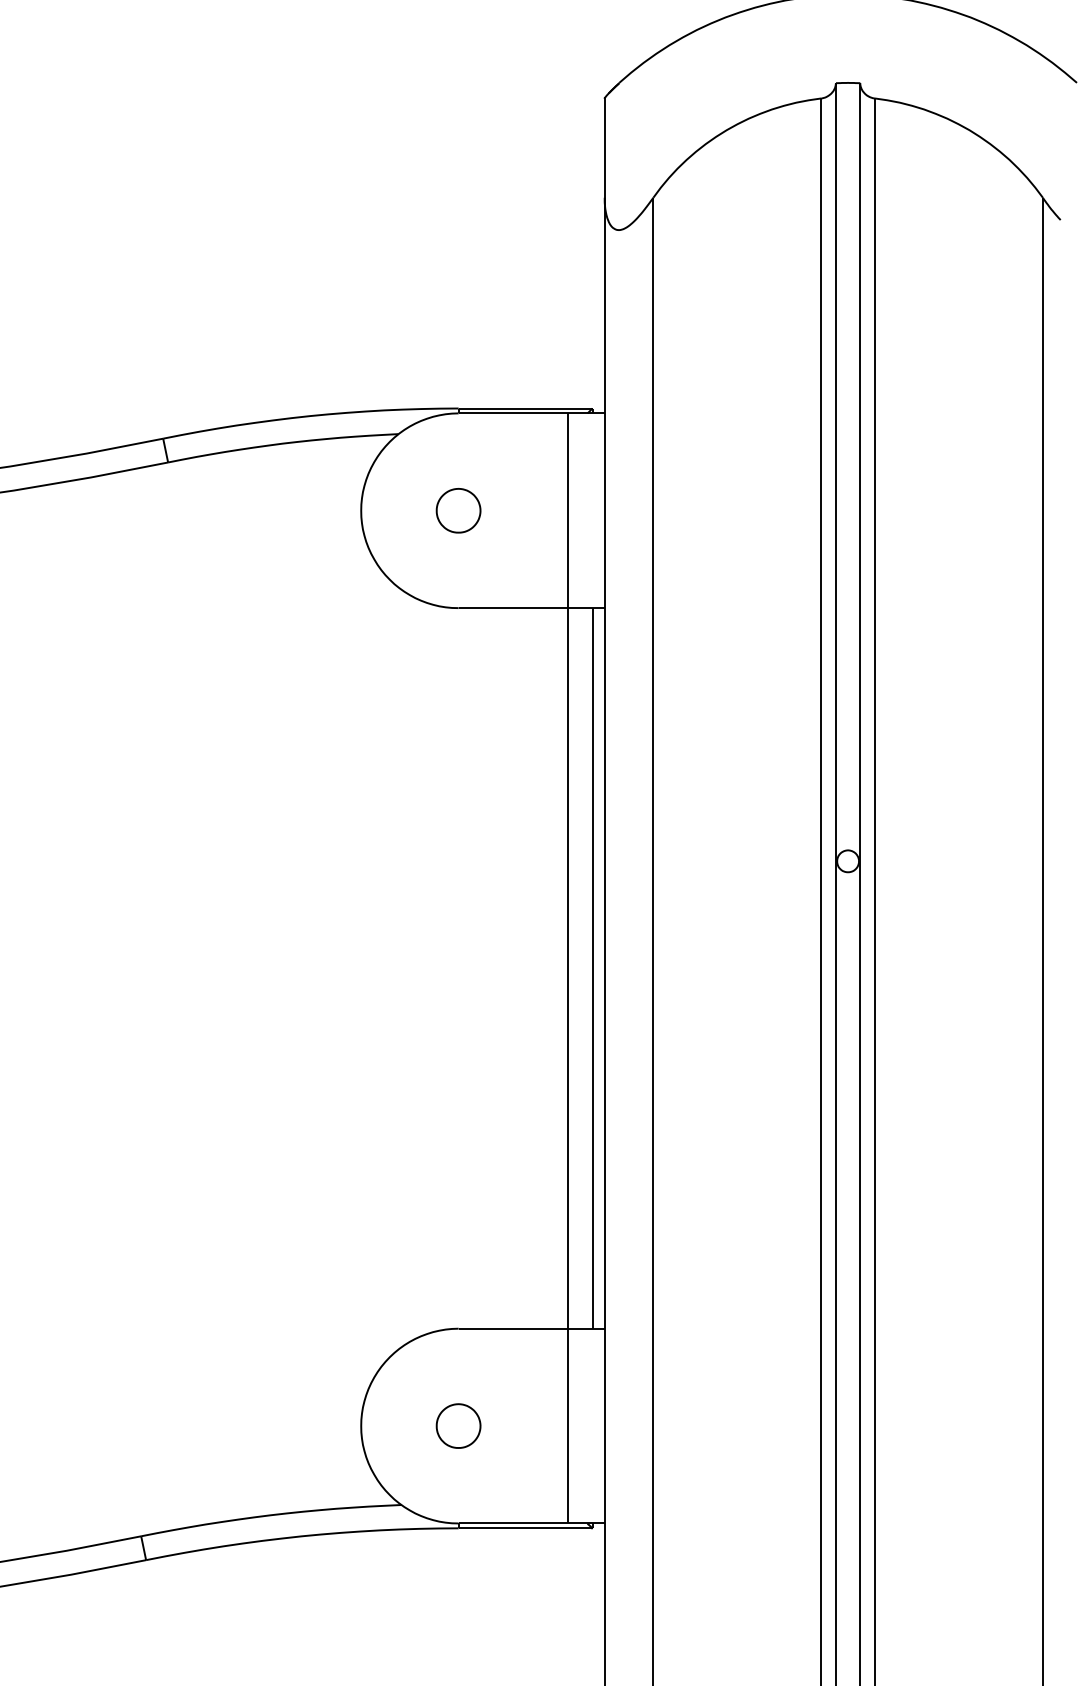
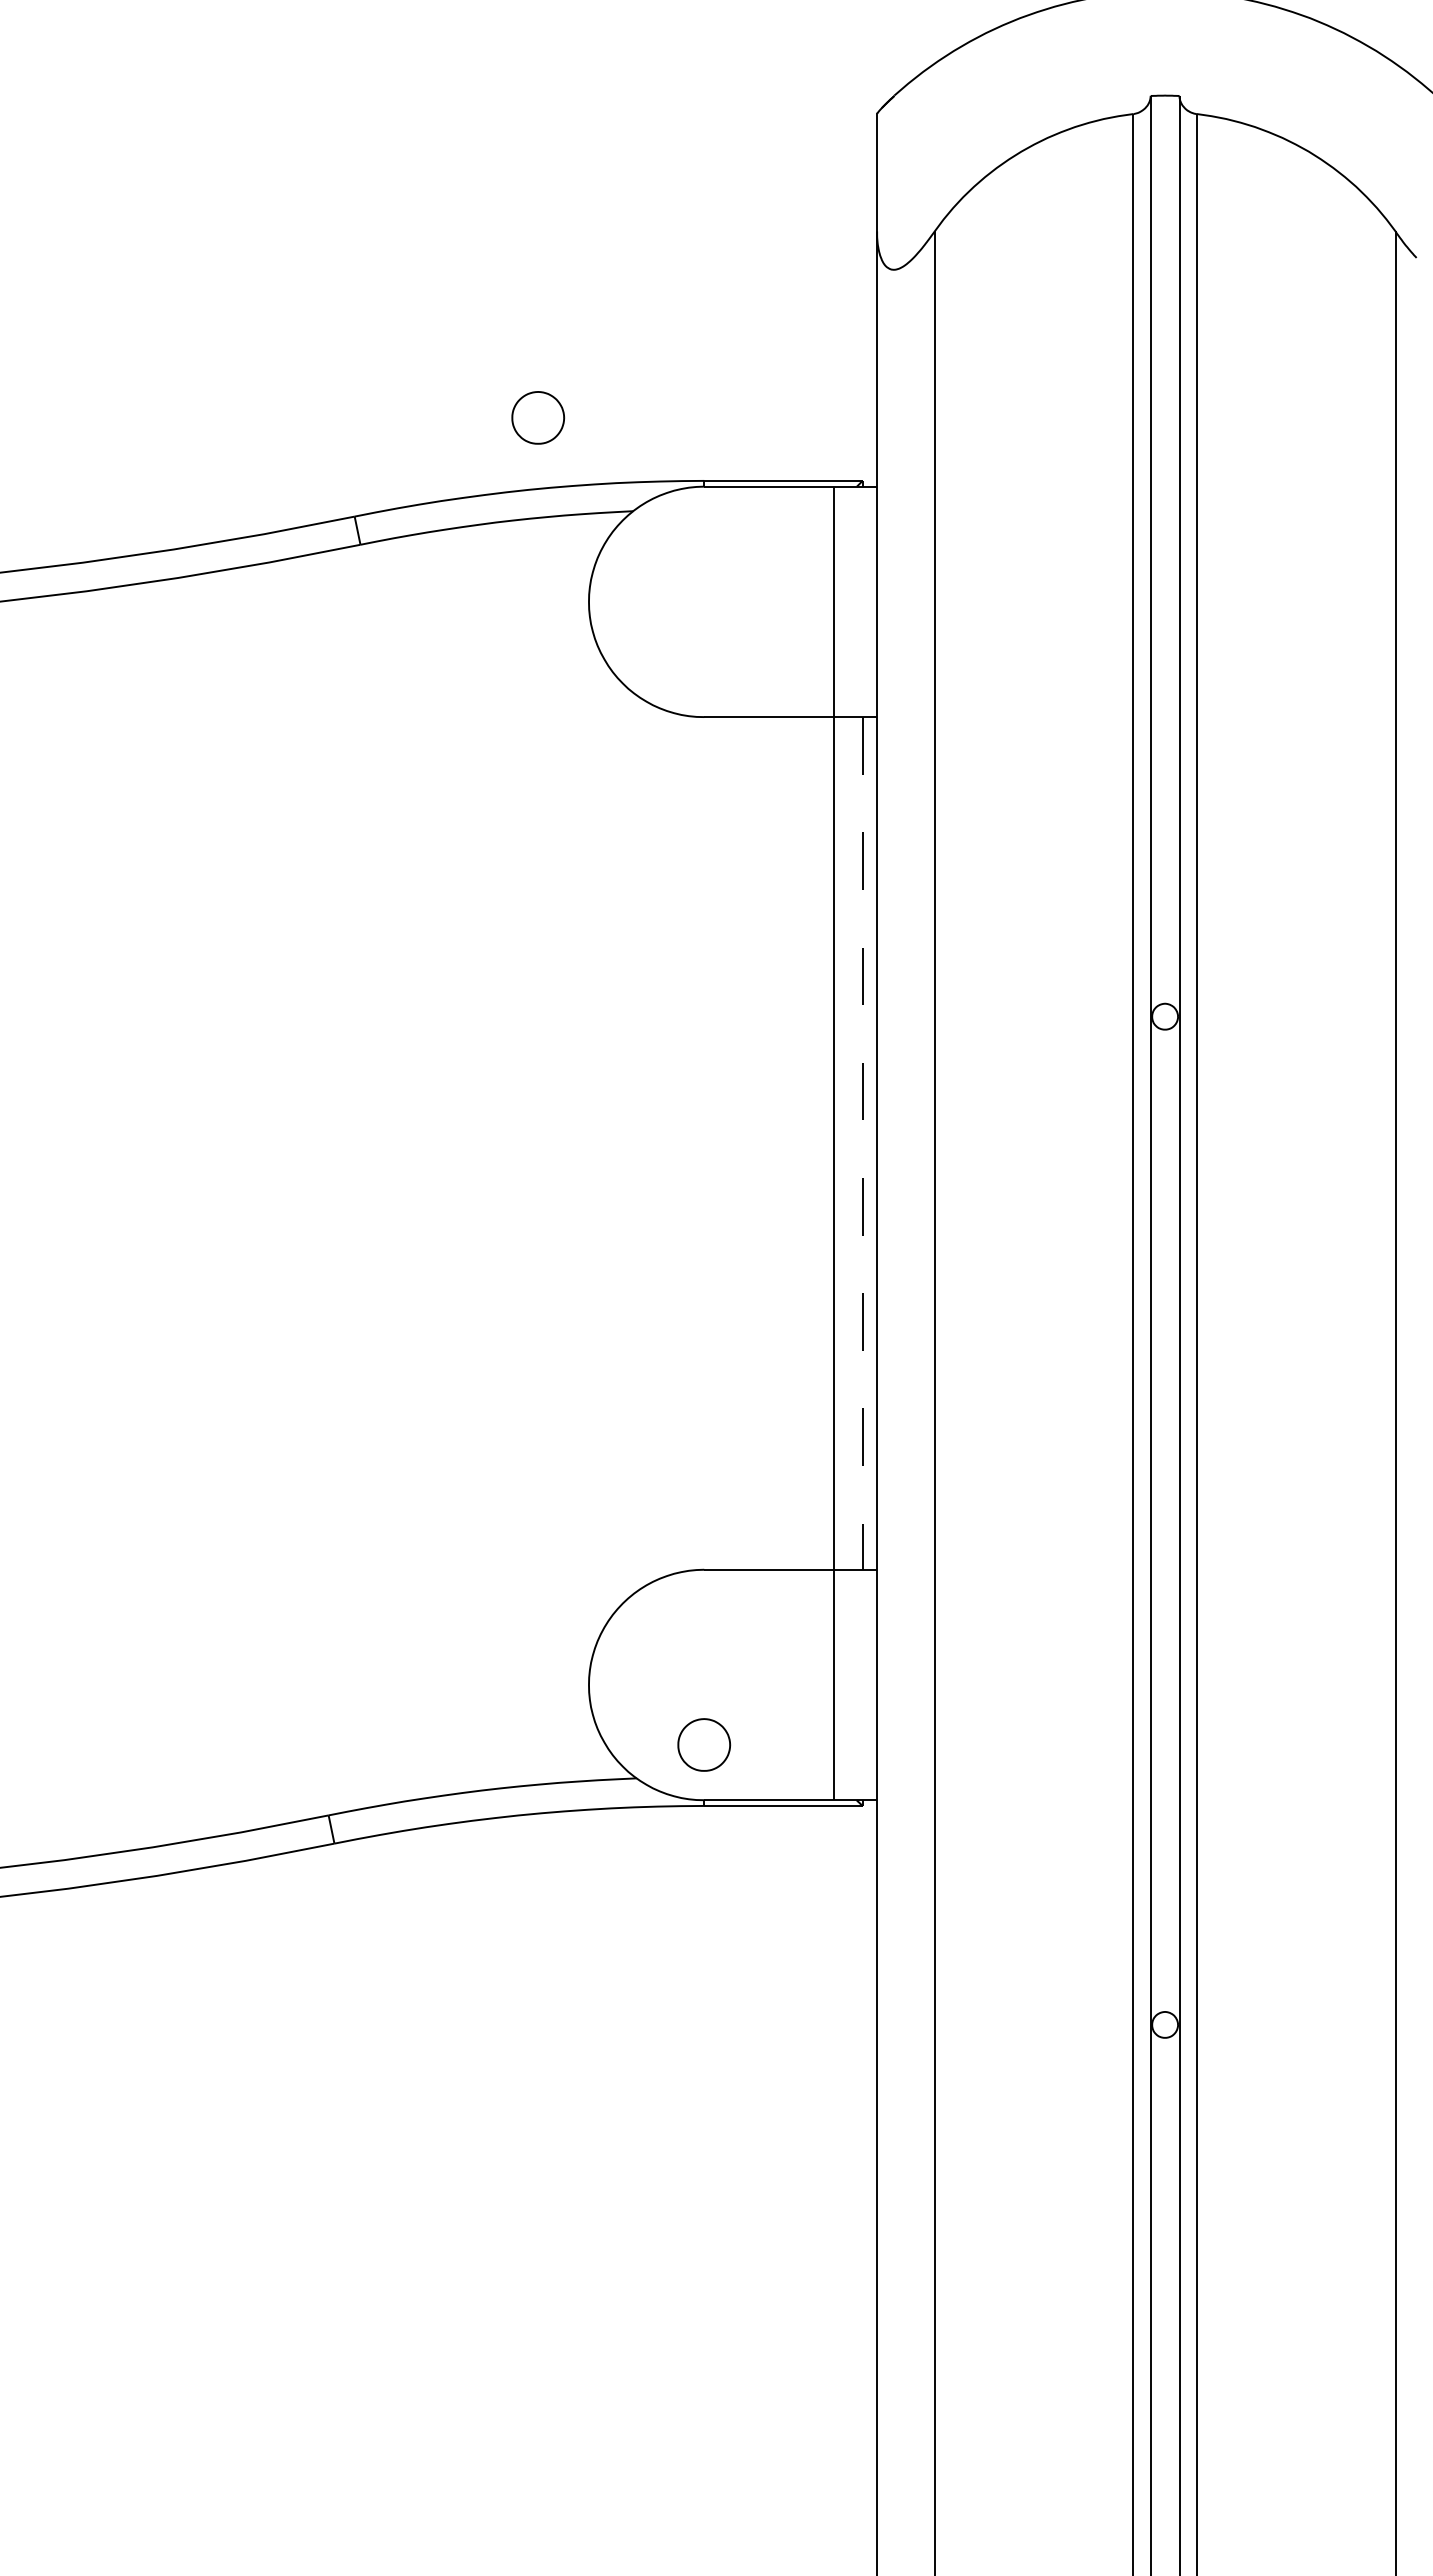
part: (458, 510) -> (538, 417), moved
line: (592, 968) -> (862, 1143), solid -> dashed
part: (458, 1425) -> (704, 1744), moved

